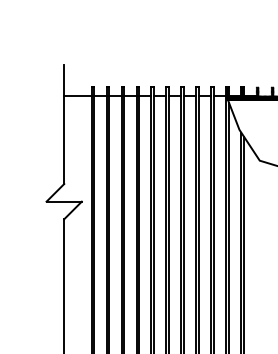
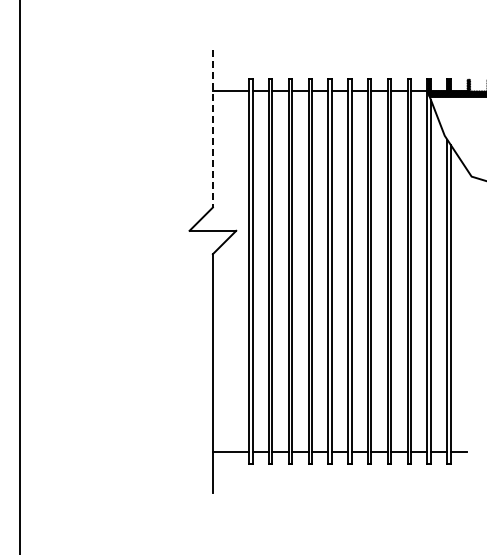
line: (63, 124) -> (212, 128), solid -> dashed

